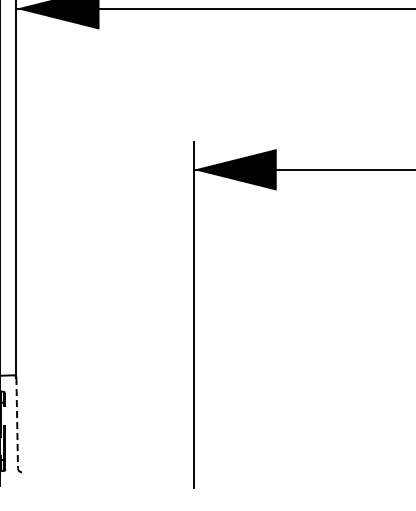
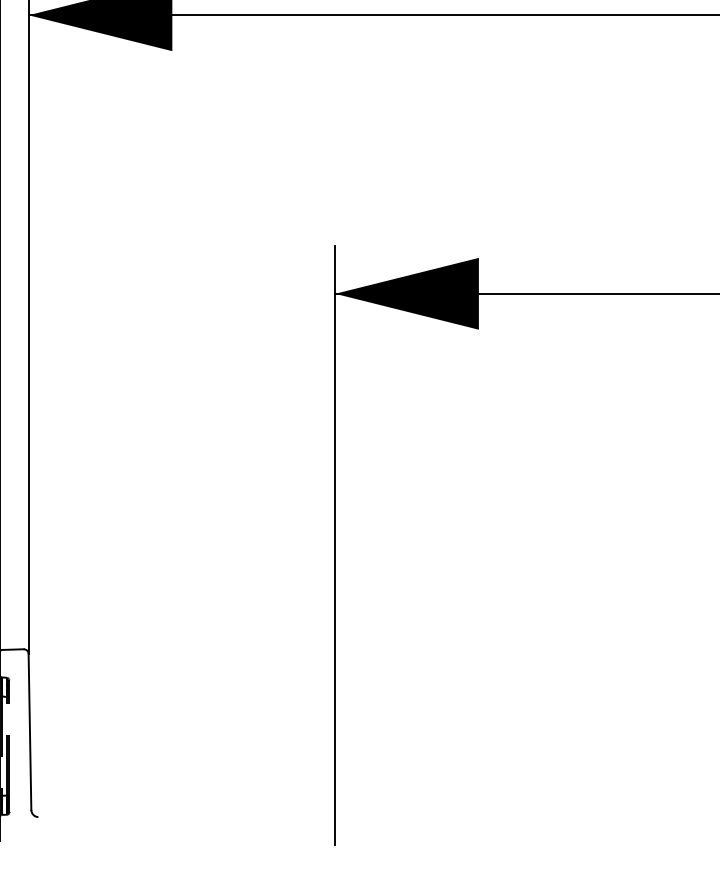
line: (17, 423) -> (30, 732), dashed -> solid

